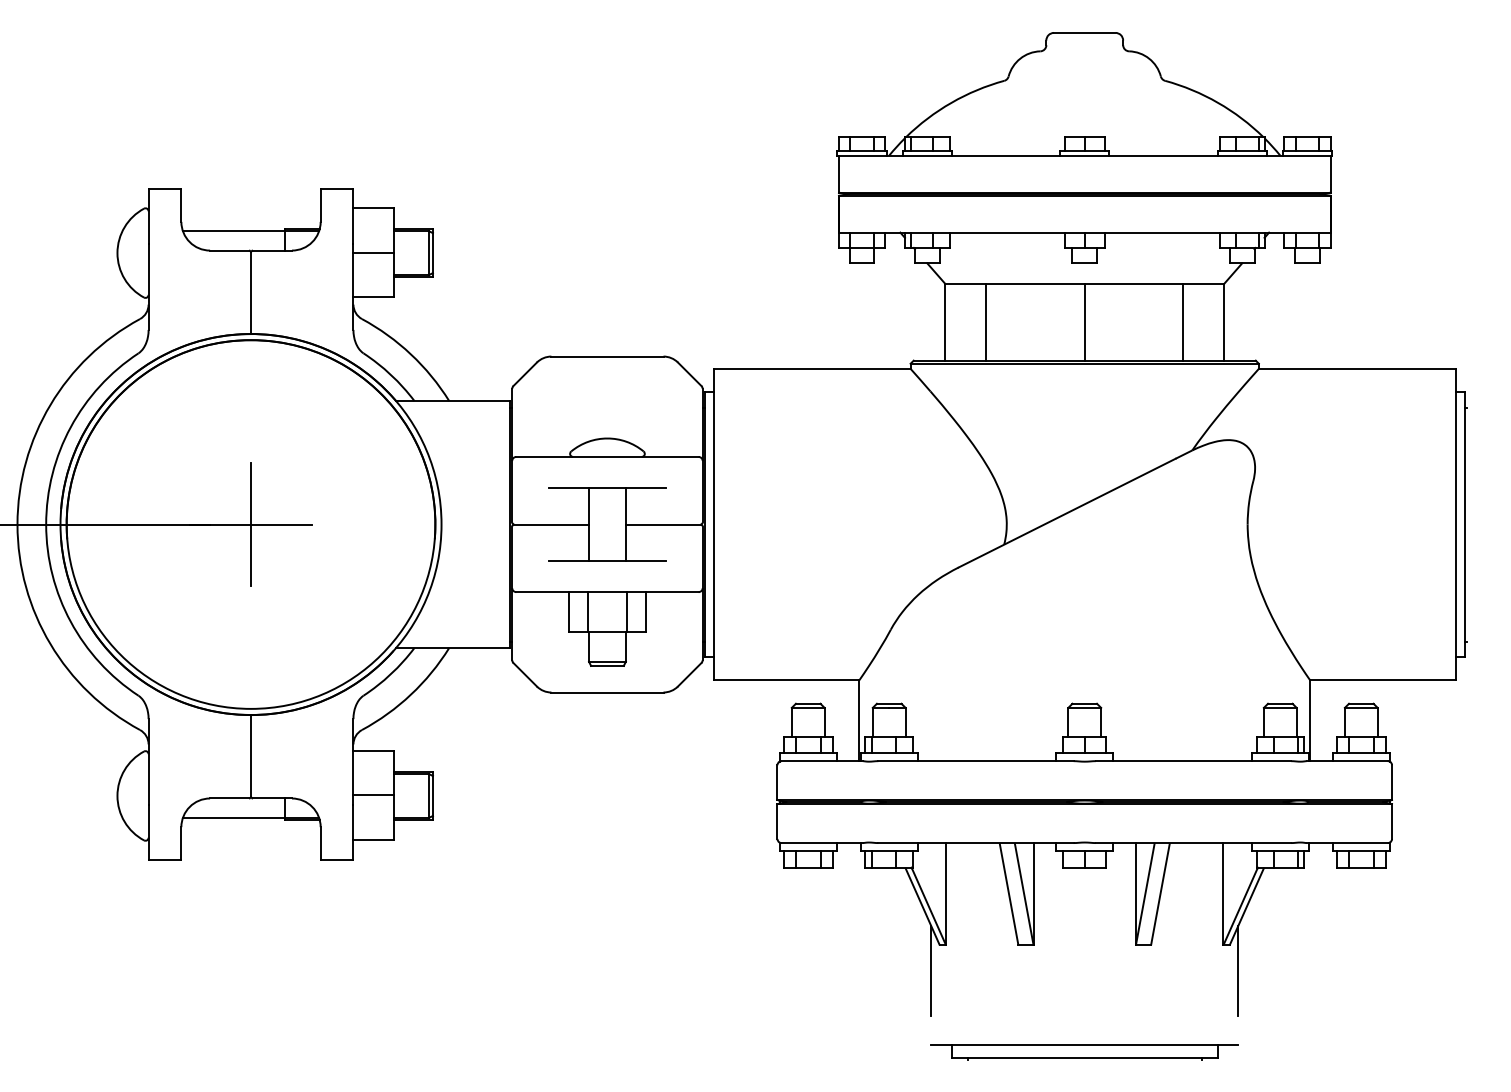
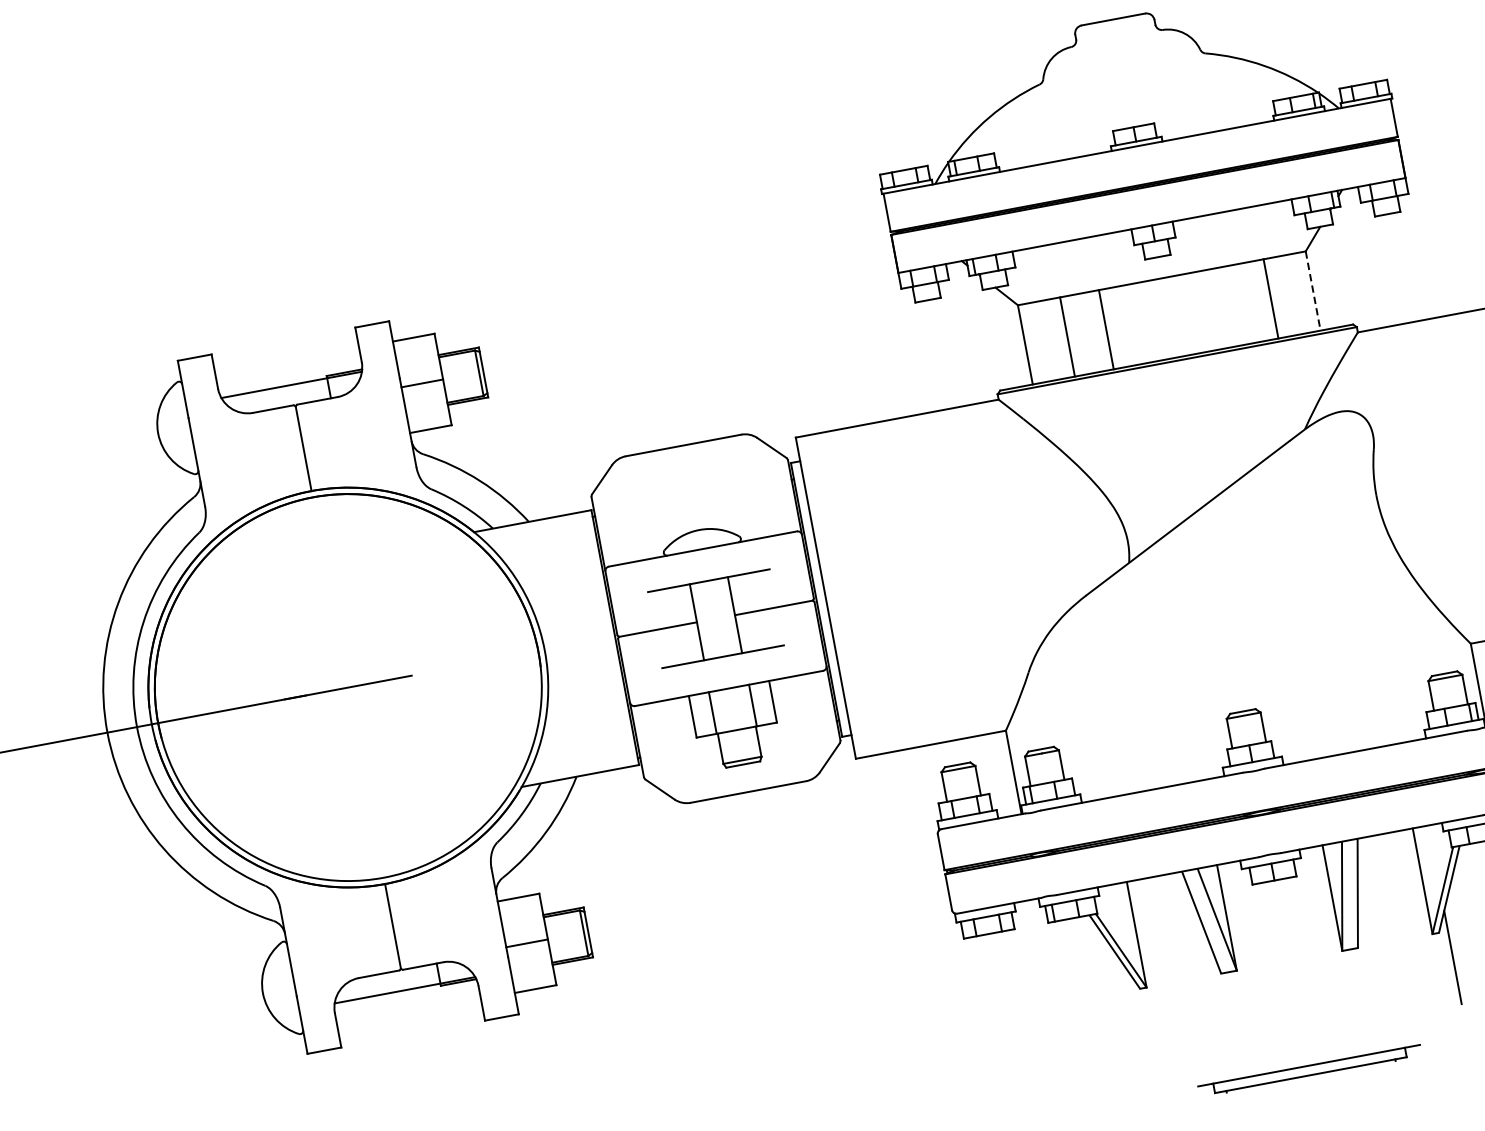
line: (1084, 321) -> (1105, 329), moved
line: (1224, 322) -> (1313, 291), solid -> dashed
line: (251, 524) -> (348, 687), removed
line: (931, 970) -> (1136, 1016), removed
part: (1084, 1052) -> (1309, 1071), size x0.7

